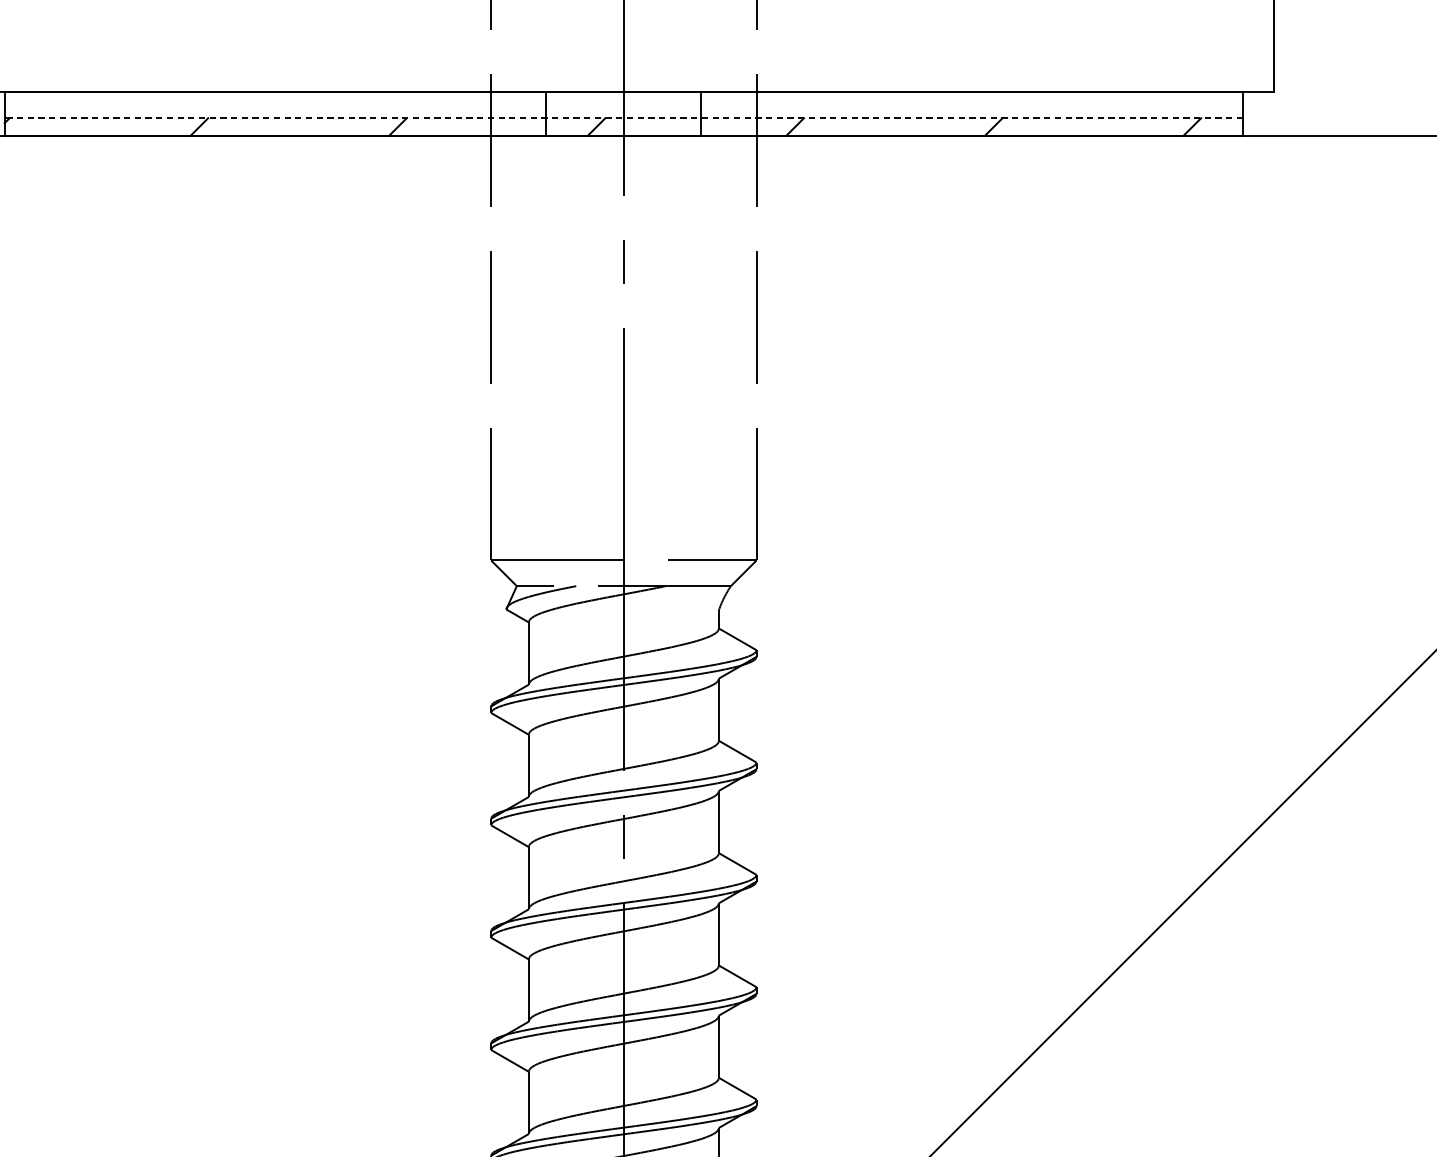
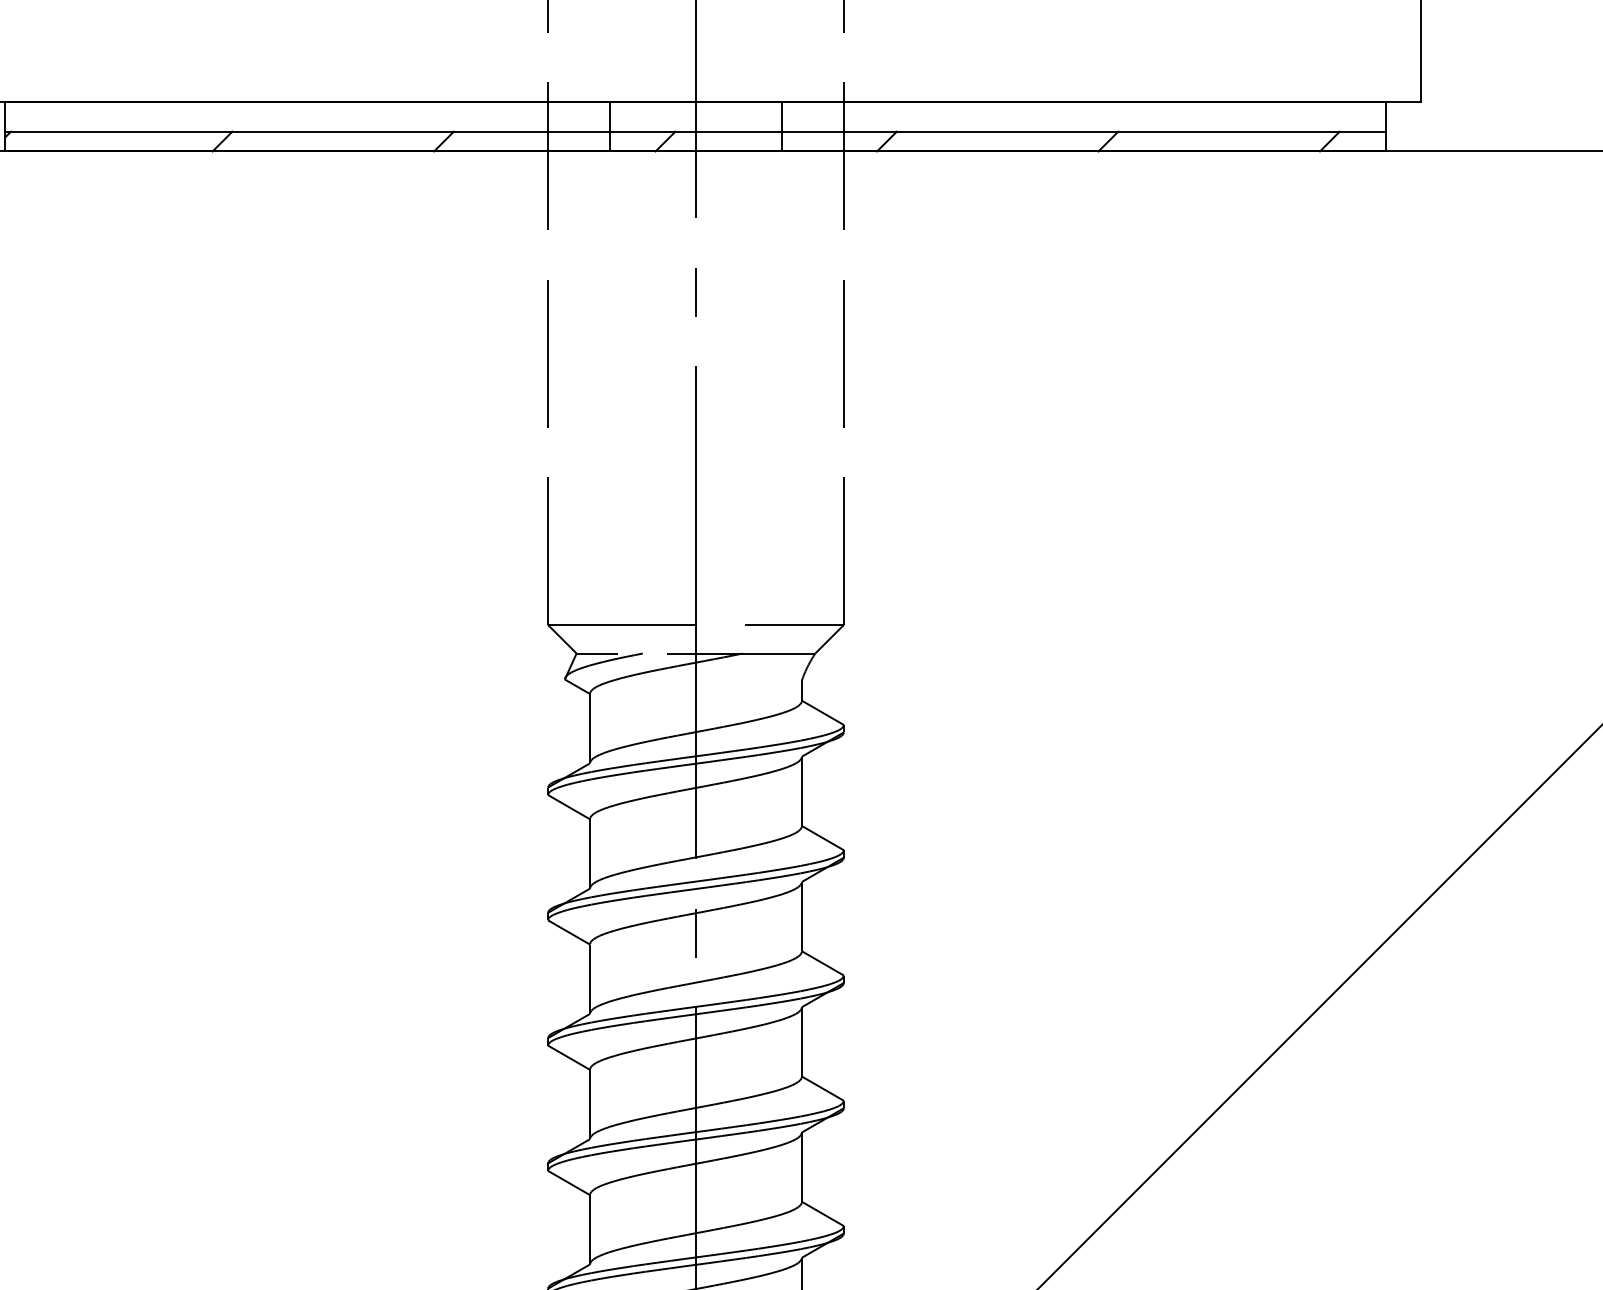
line: (623, 118) -> (695, 131), dashed -> solid

